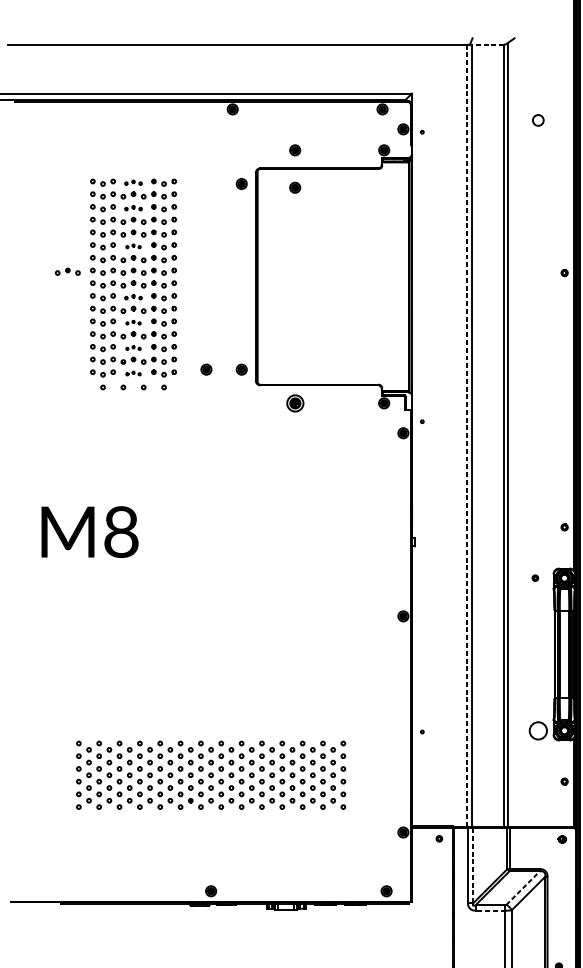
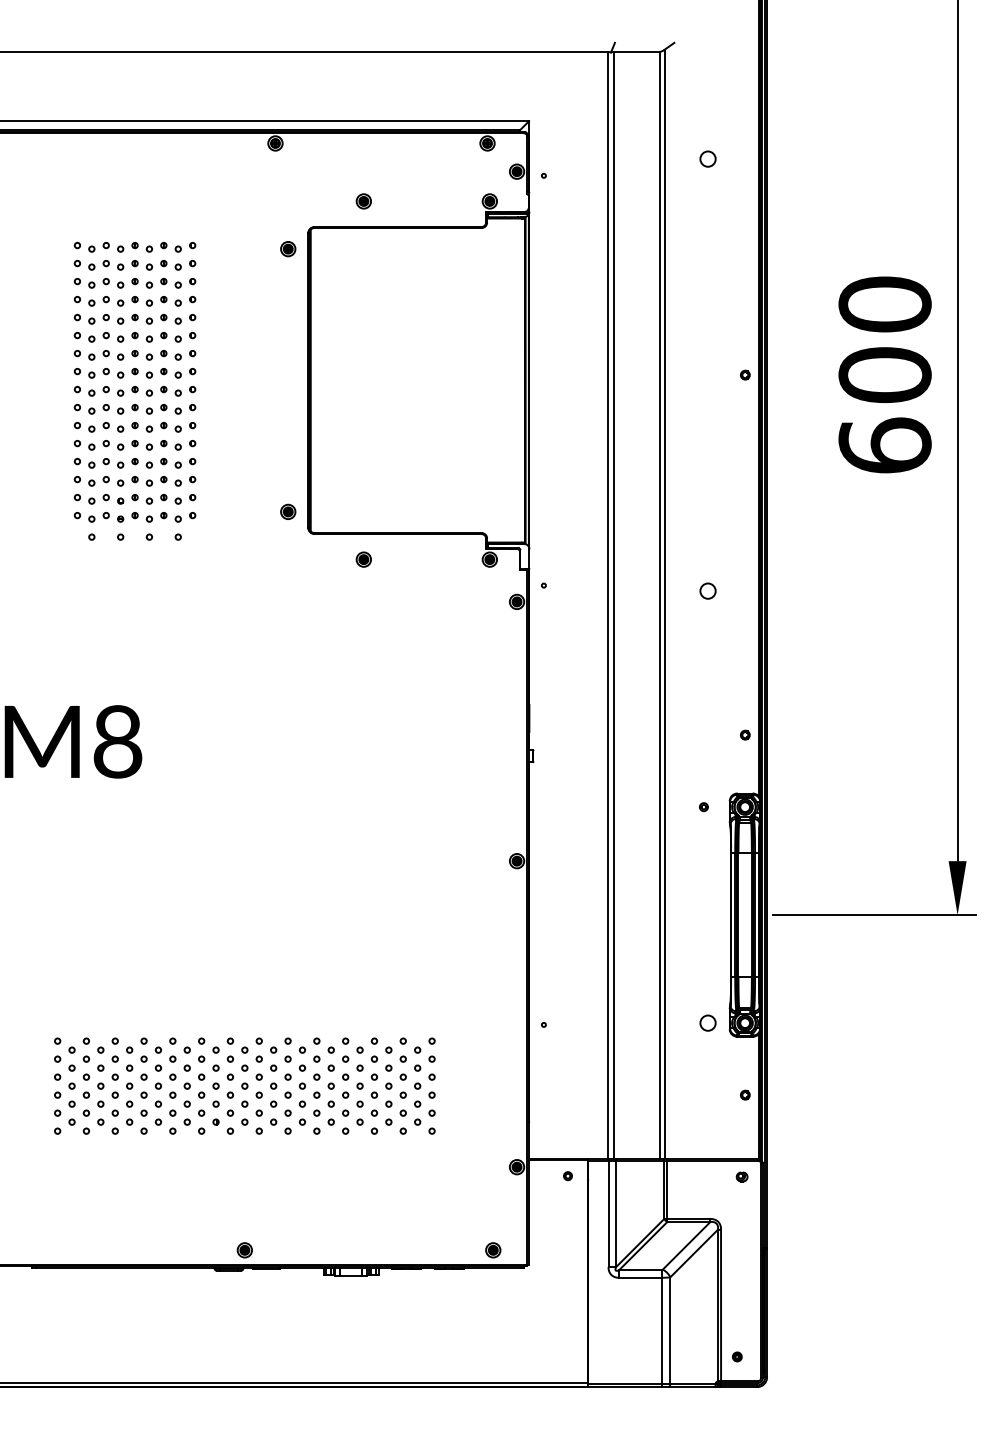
line: (487, 44) -> (636, 51), dashed -> solid
part: (133, 182) -> (134, 247), size x1.43
part: (294, 187) -> (363, 254), removed
part: (133, 208) -> (134, 283), size x1.43
part: (133, 246) -> (134, 337), size x1.67
part: (67, 271) -> (41, 373), removed
part: (133, 297) -> (134, 409), size x1.43
part: (133, 322) -> (134, 445), size x1.67
part: (133, 348) -> (134, 481), size x1.67
part: (206, 369) -> (238, 511), removed
part: (133, 373) -> (134, 517), size x1.67
part: (294, 403) -> (363, 559), size x0.62
circle: (537, 425) -> (707, 590), added
line: (467, 435) -> (607, 605), dashed -> solid
circle: (537, 730) -> (707, 1022), size x0.62
line: (473, 865) -> (616, 1213), dashed -> solid
line: (523, 887) -> (686, 1245), dashed -> solid
line: (489, 910) -> (639, 1277), dashed -> solid

